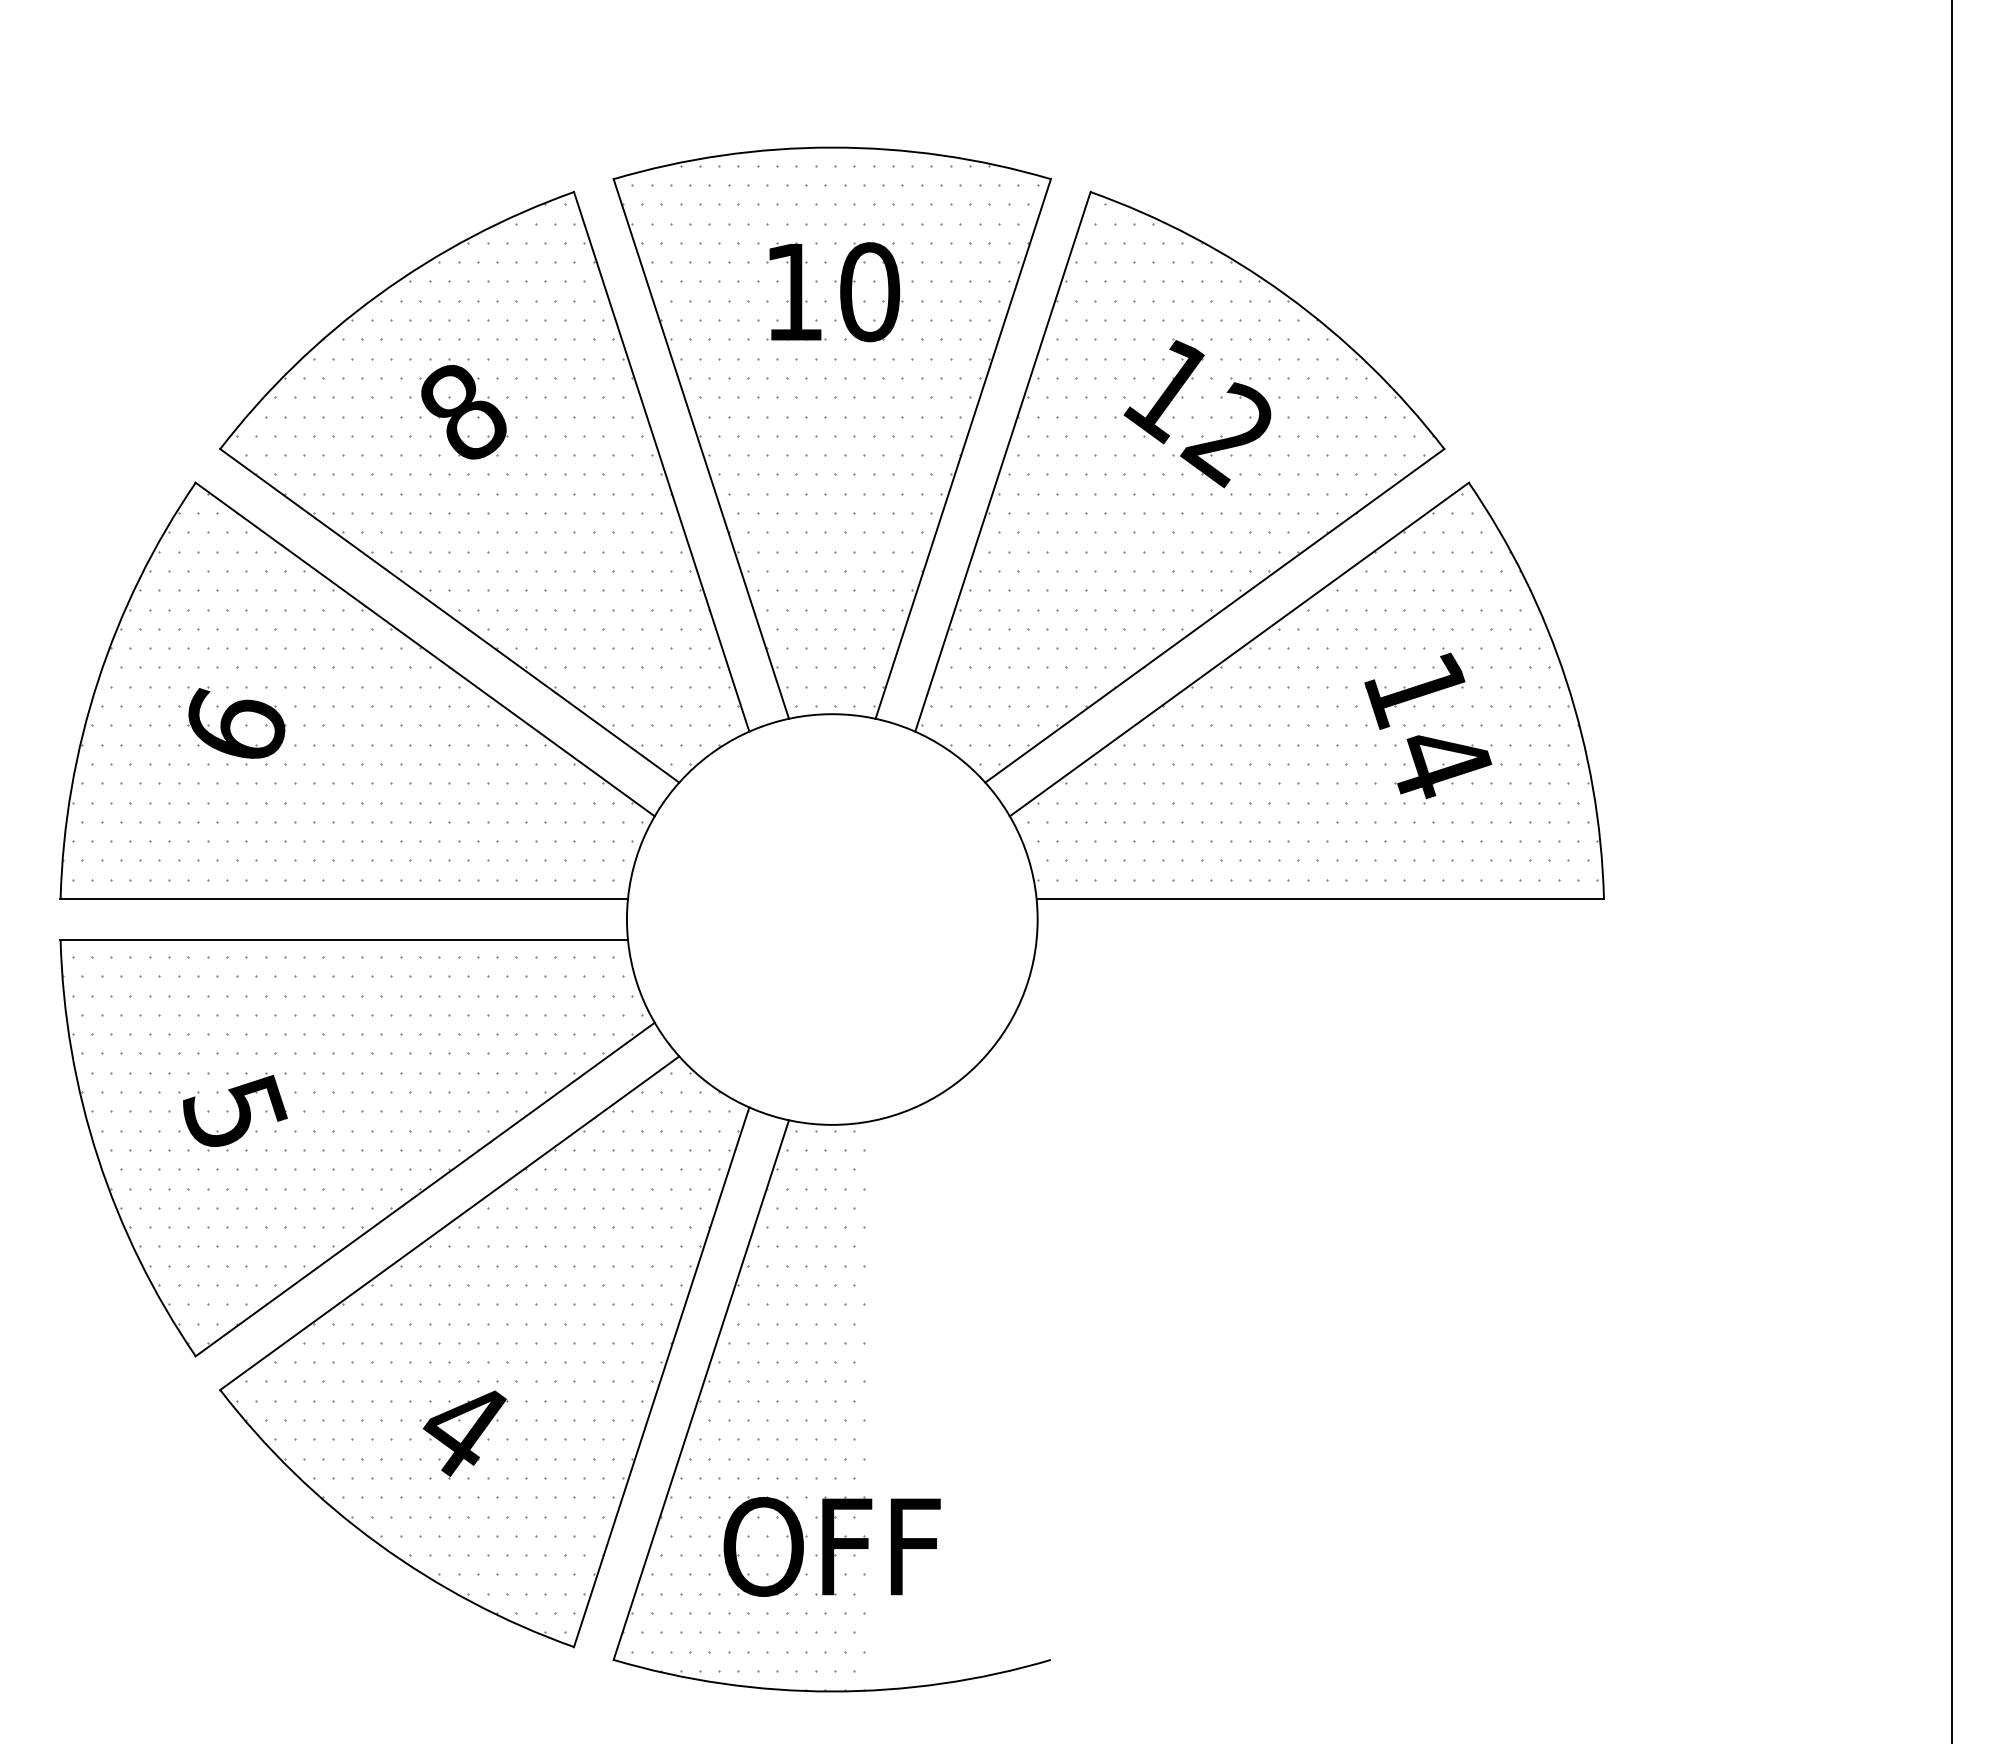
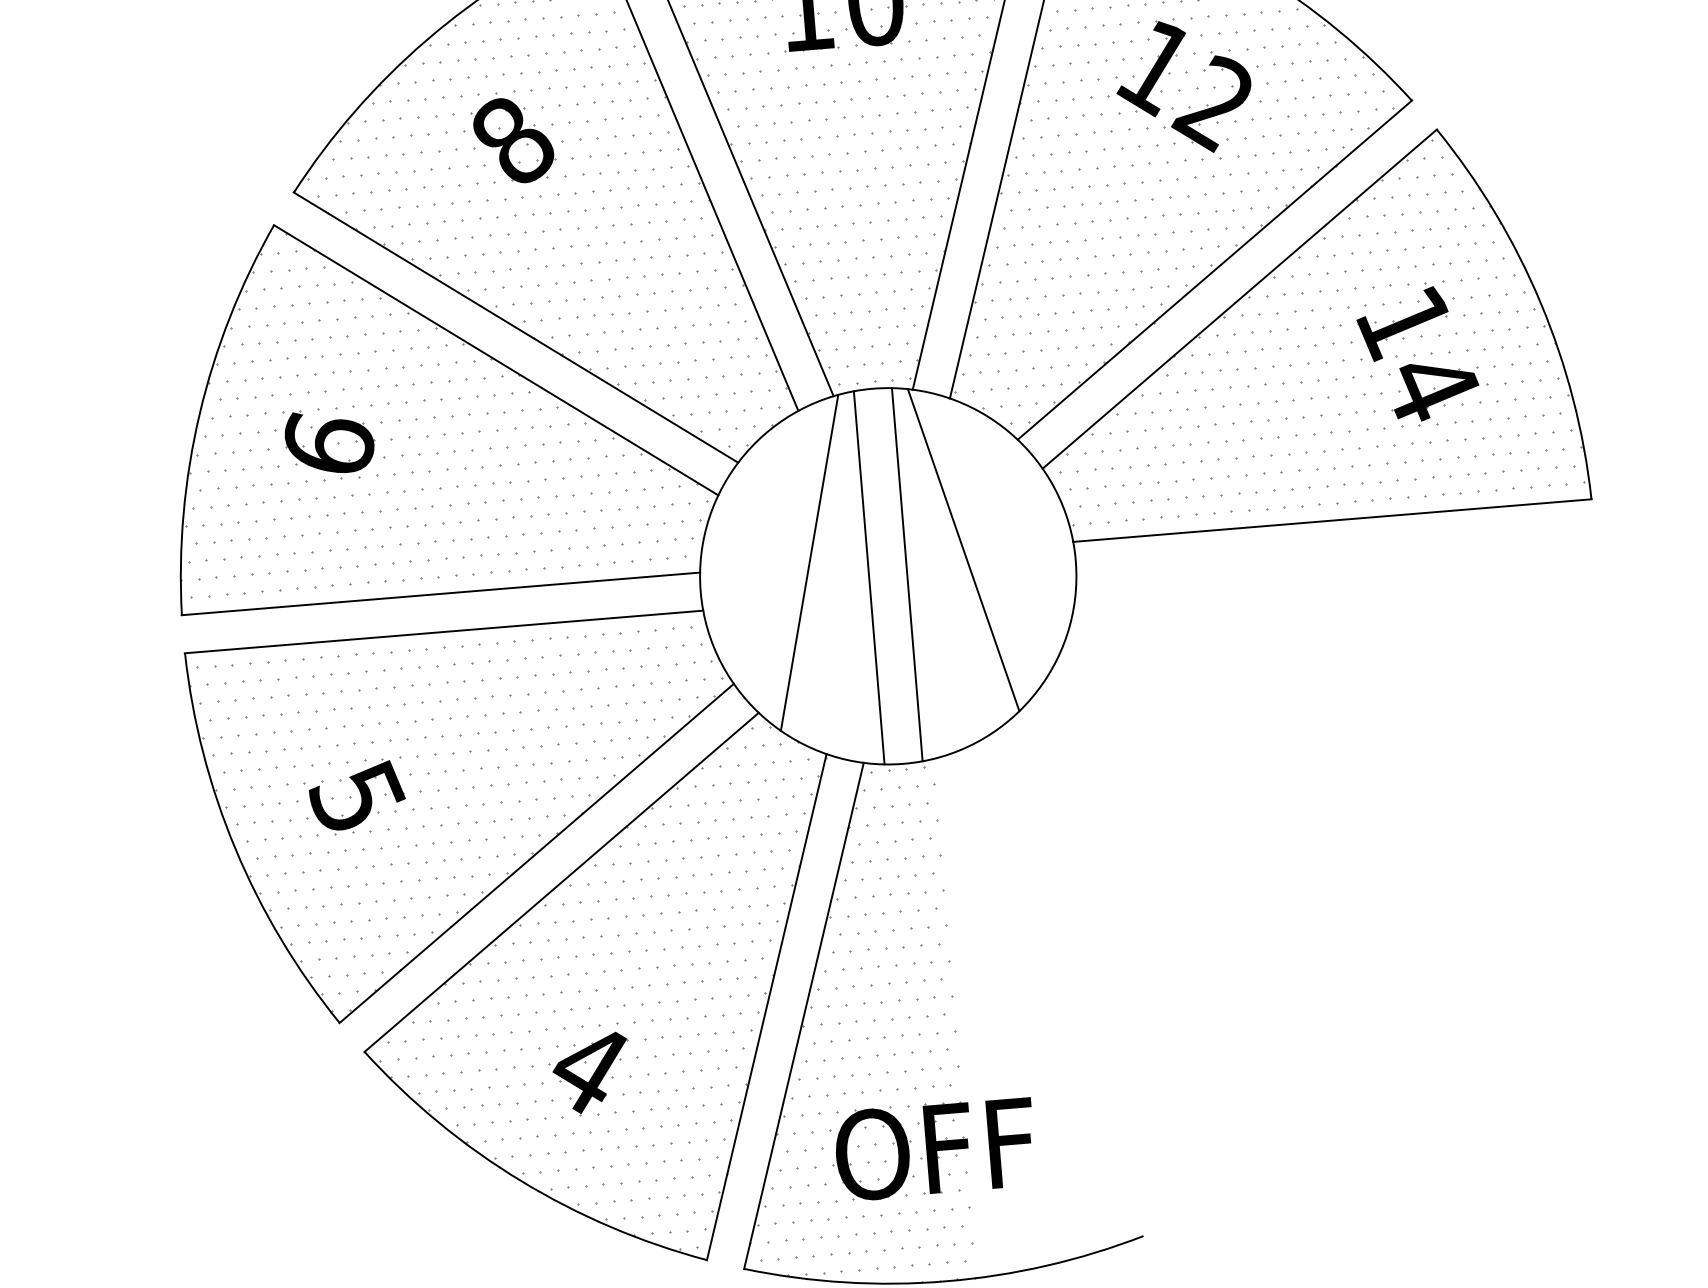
line: (747, 897) -> (809, 562), added
line: (916, 897) -> (963, 549), added
line: (811, 919) -> (869, 577), added
line: (853, 919) -> (907, 574), added

